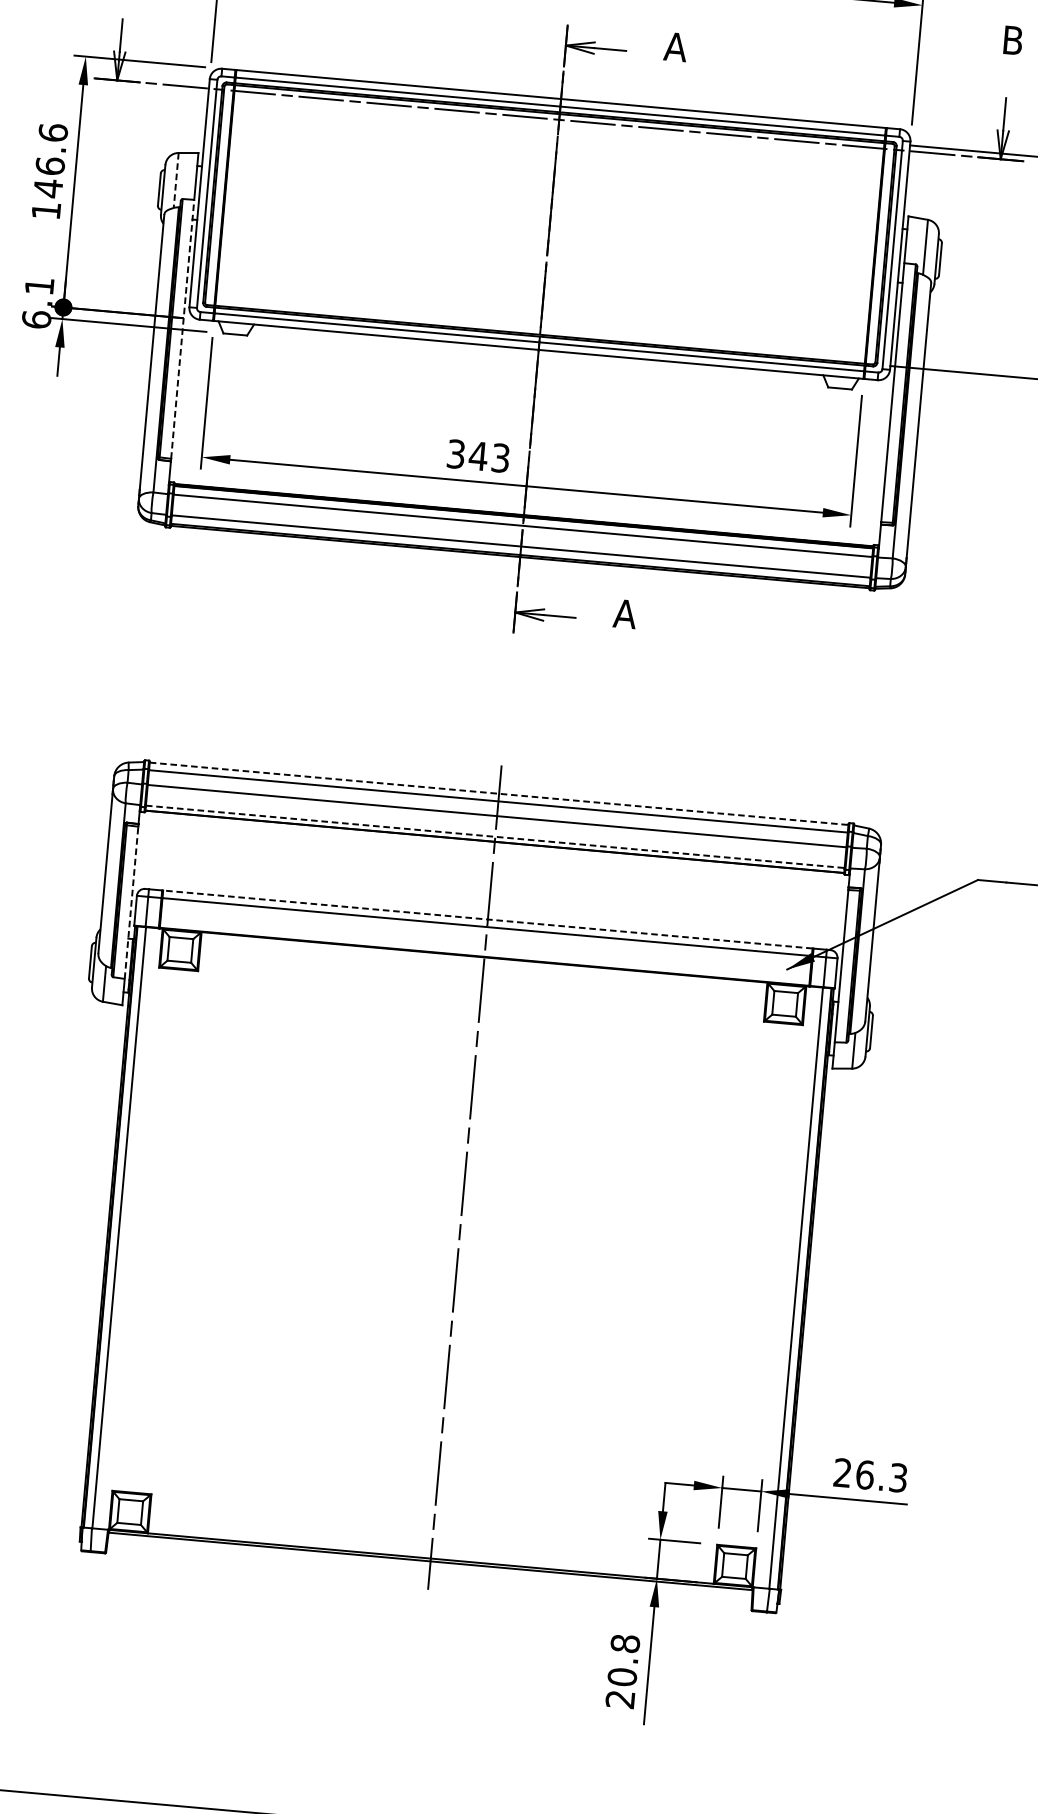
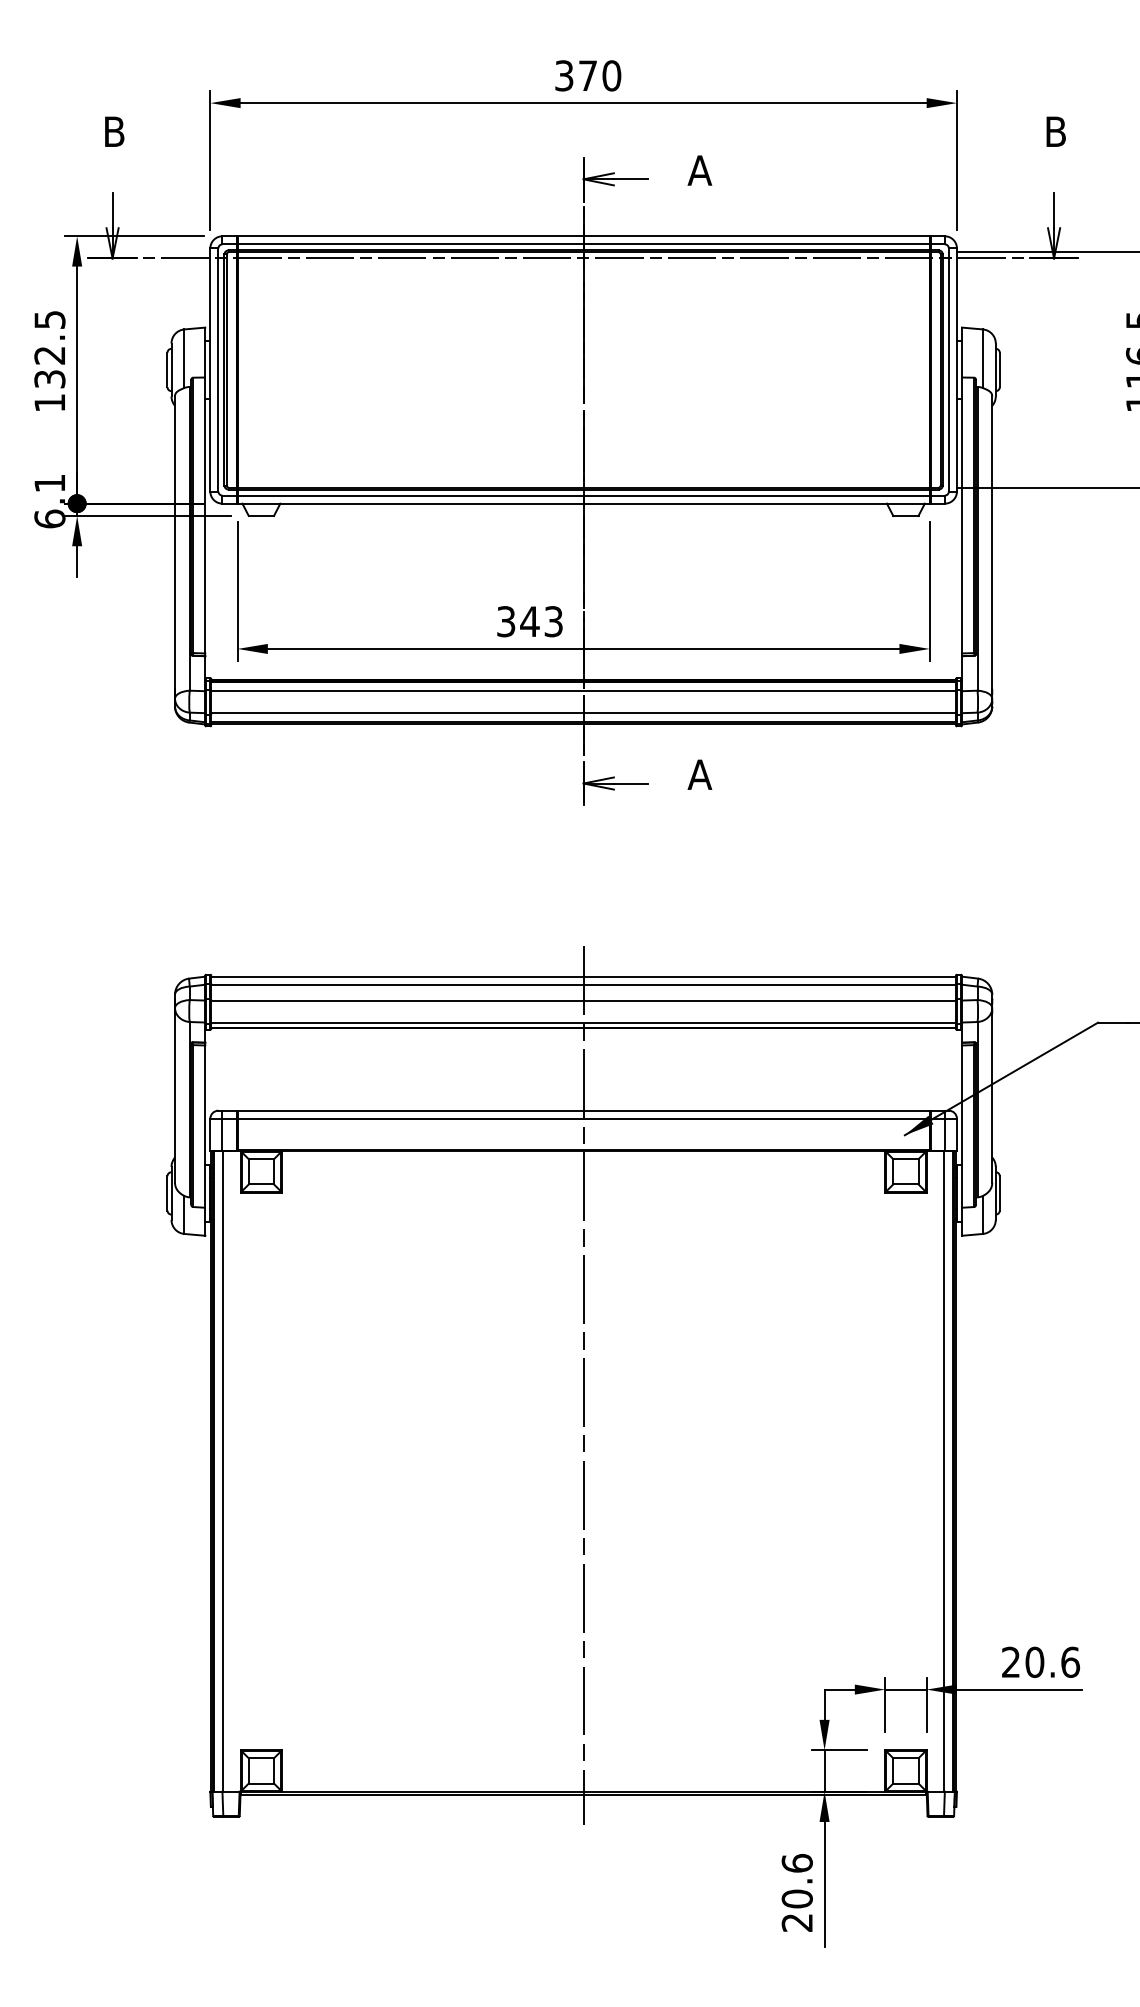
text: (50, 160) -> (49, 349), 146.6 -> 132.5
line: (176, 181) -> (184, 359), dashed -> solid
line: (182, 329) -> (205, 515), dashed -> solid
line: (499, 793) -> (584, 976), dashed -> solid
line: (496, 836) -> (584, 1022), dashed -> solid
line: (131, 902) -> (205, 1126), dashed -> solid
line: (487, 919) -> (583, 1110), dashed -> solid
text: (881, 1475) -> (1052, 1661), 26.3 -> 20.6
text: (624, 1642) -> (796, 1862), 20.8 -> 20.6

